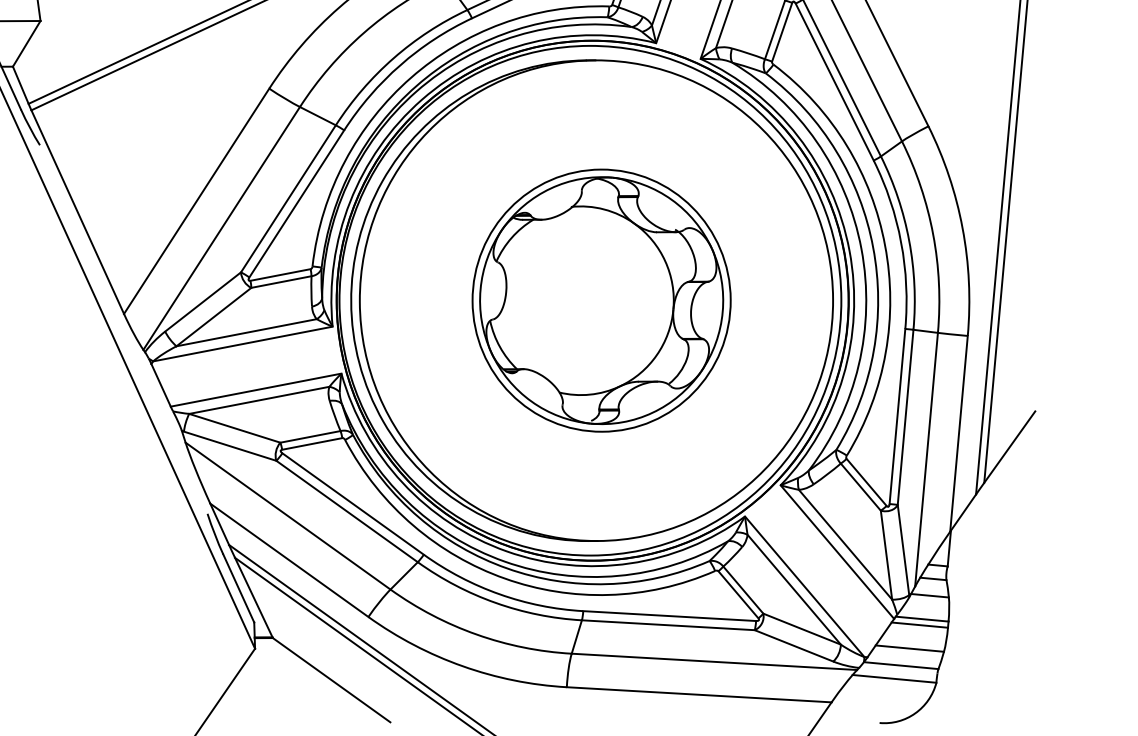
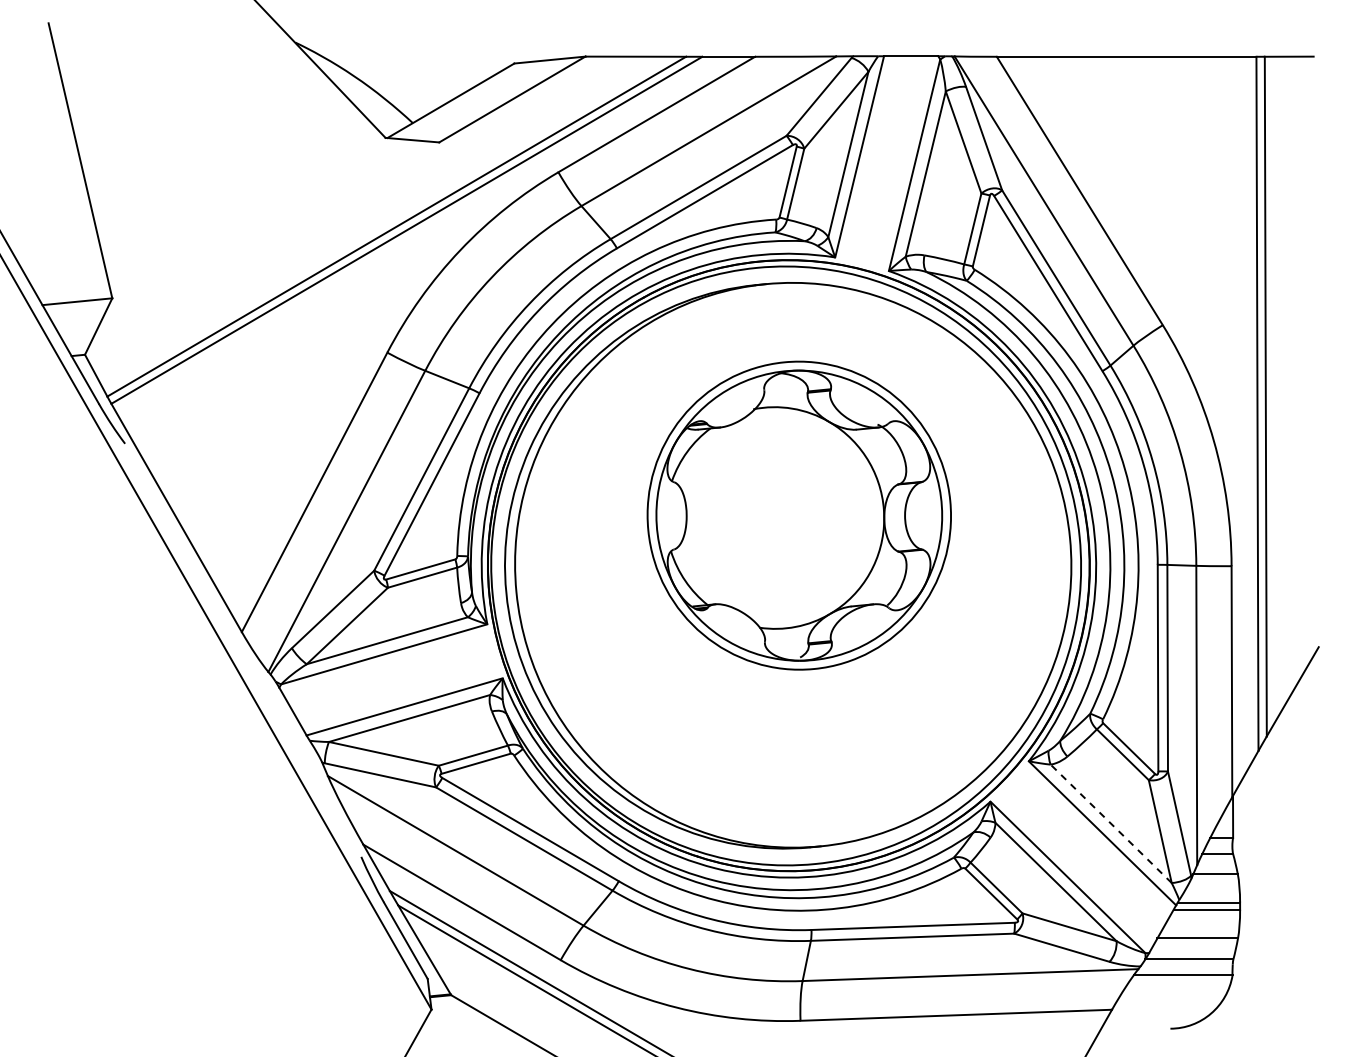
part: (600, 300) -> (798, 515), moved
line: (845, 544) -> (1111, 823), solid -> dashed

